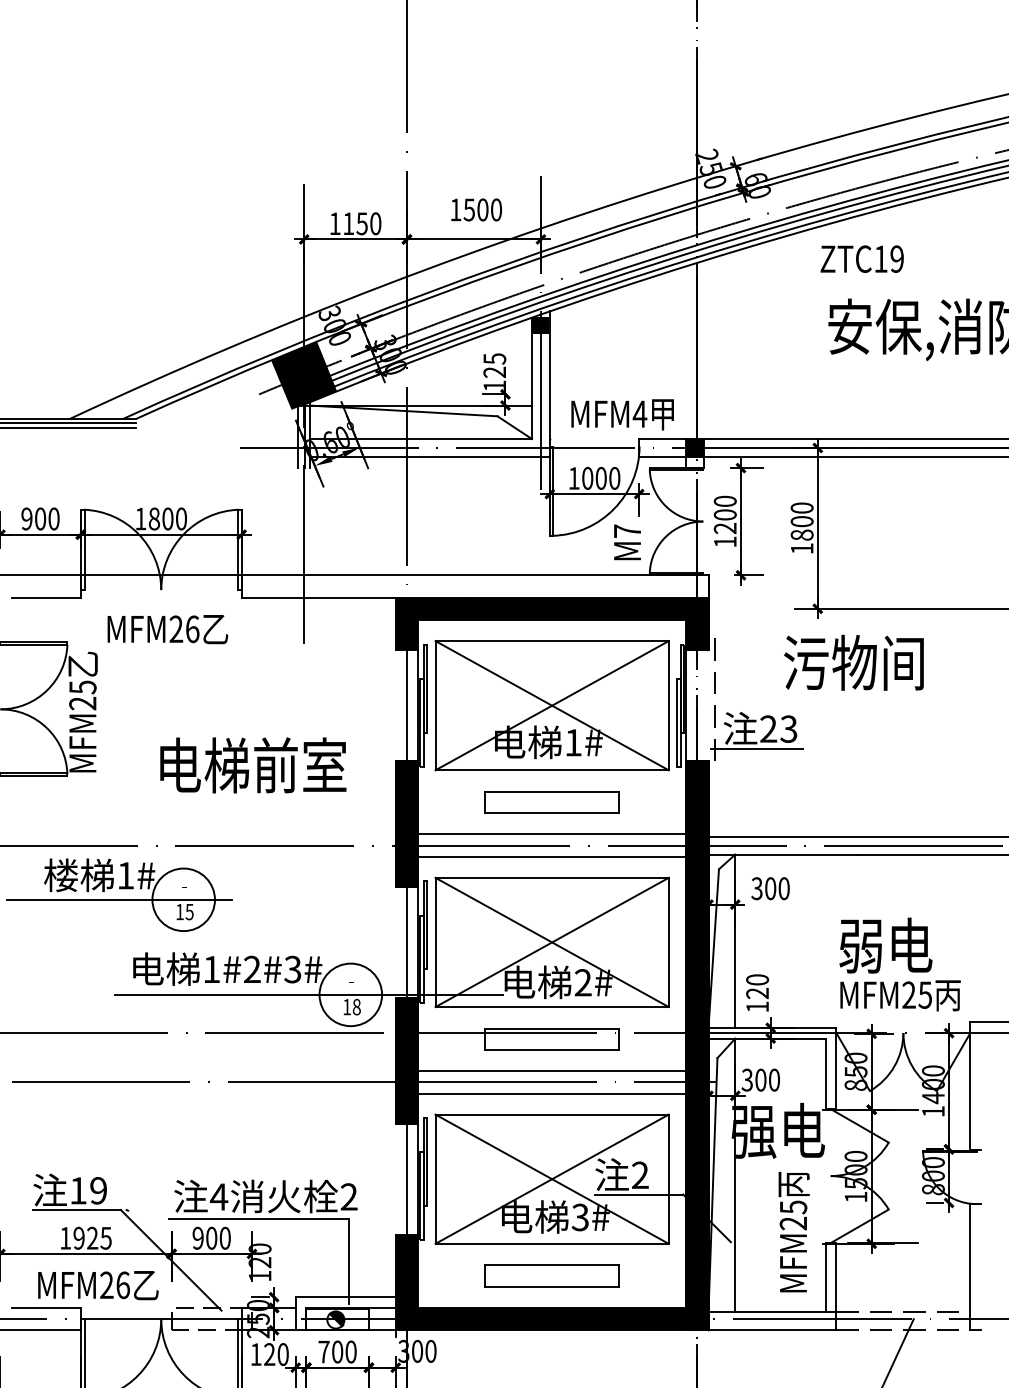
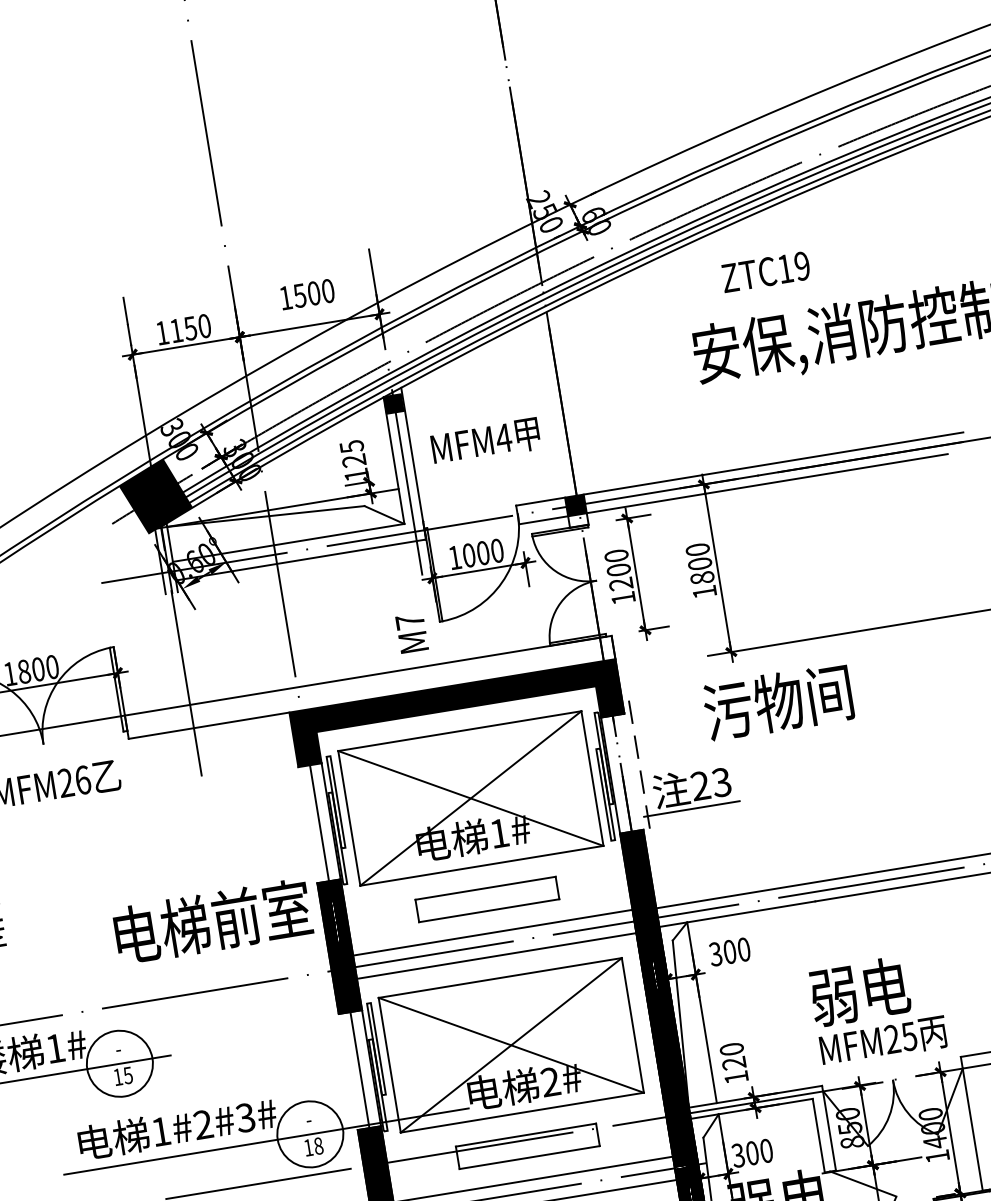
text: (861, 258) -> (765, 271), moved
text: (622, 414) -> (485, 441), moved
text: (627, 542) -> (412, 633), moved
text: (253, 765) -> (213, 921), moved

